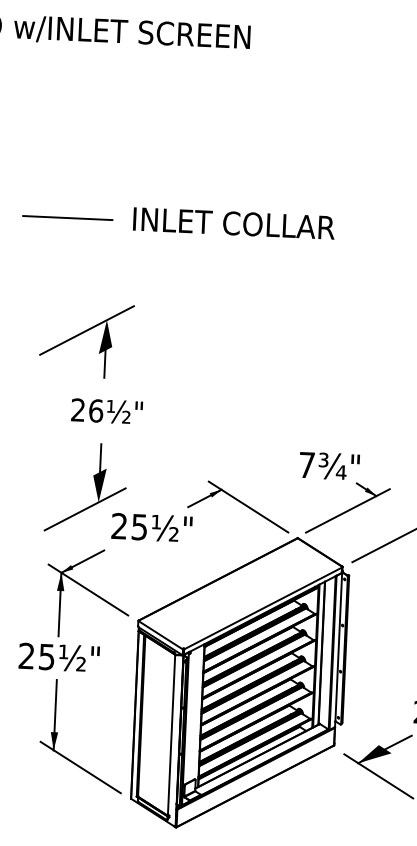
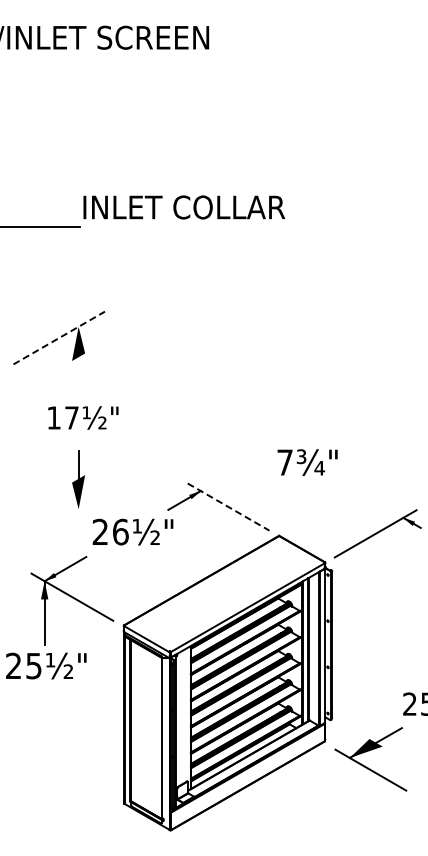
text: (234, 223) -> (184, 207), moved
line: (87, 330) -> (59, 338), solid -> dashed
line: (104, 363) -> (78, 370), removed
text: (87, 410) -> (63, 417), 26½" -> 17½"
line: (249, 507) -> (229, 507), solid -> dashed
part: (347, 507) -> (327, 503), removed
line: (85, 509) -> (65, 516), removed
text: (139, 526) -> (120, 531), 25½" -> 26½"
part: (57, 735) -> (48, 743), removed

